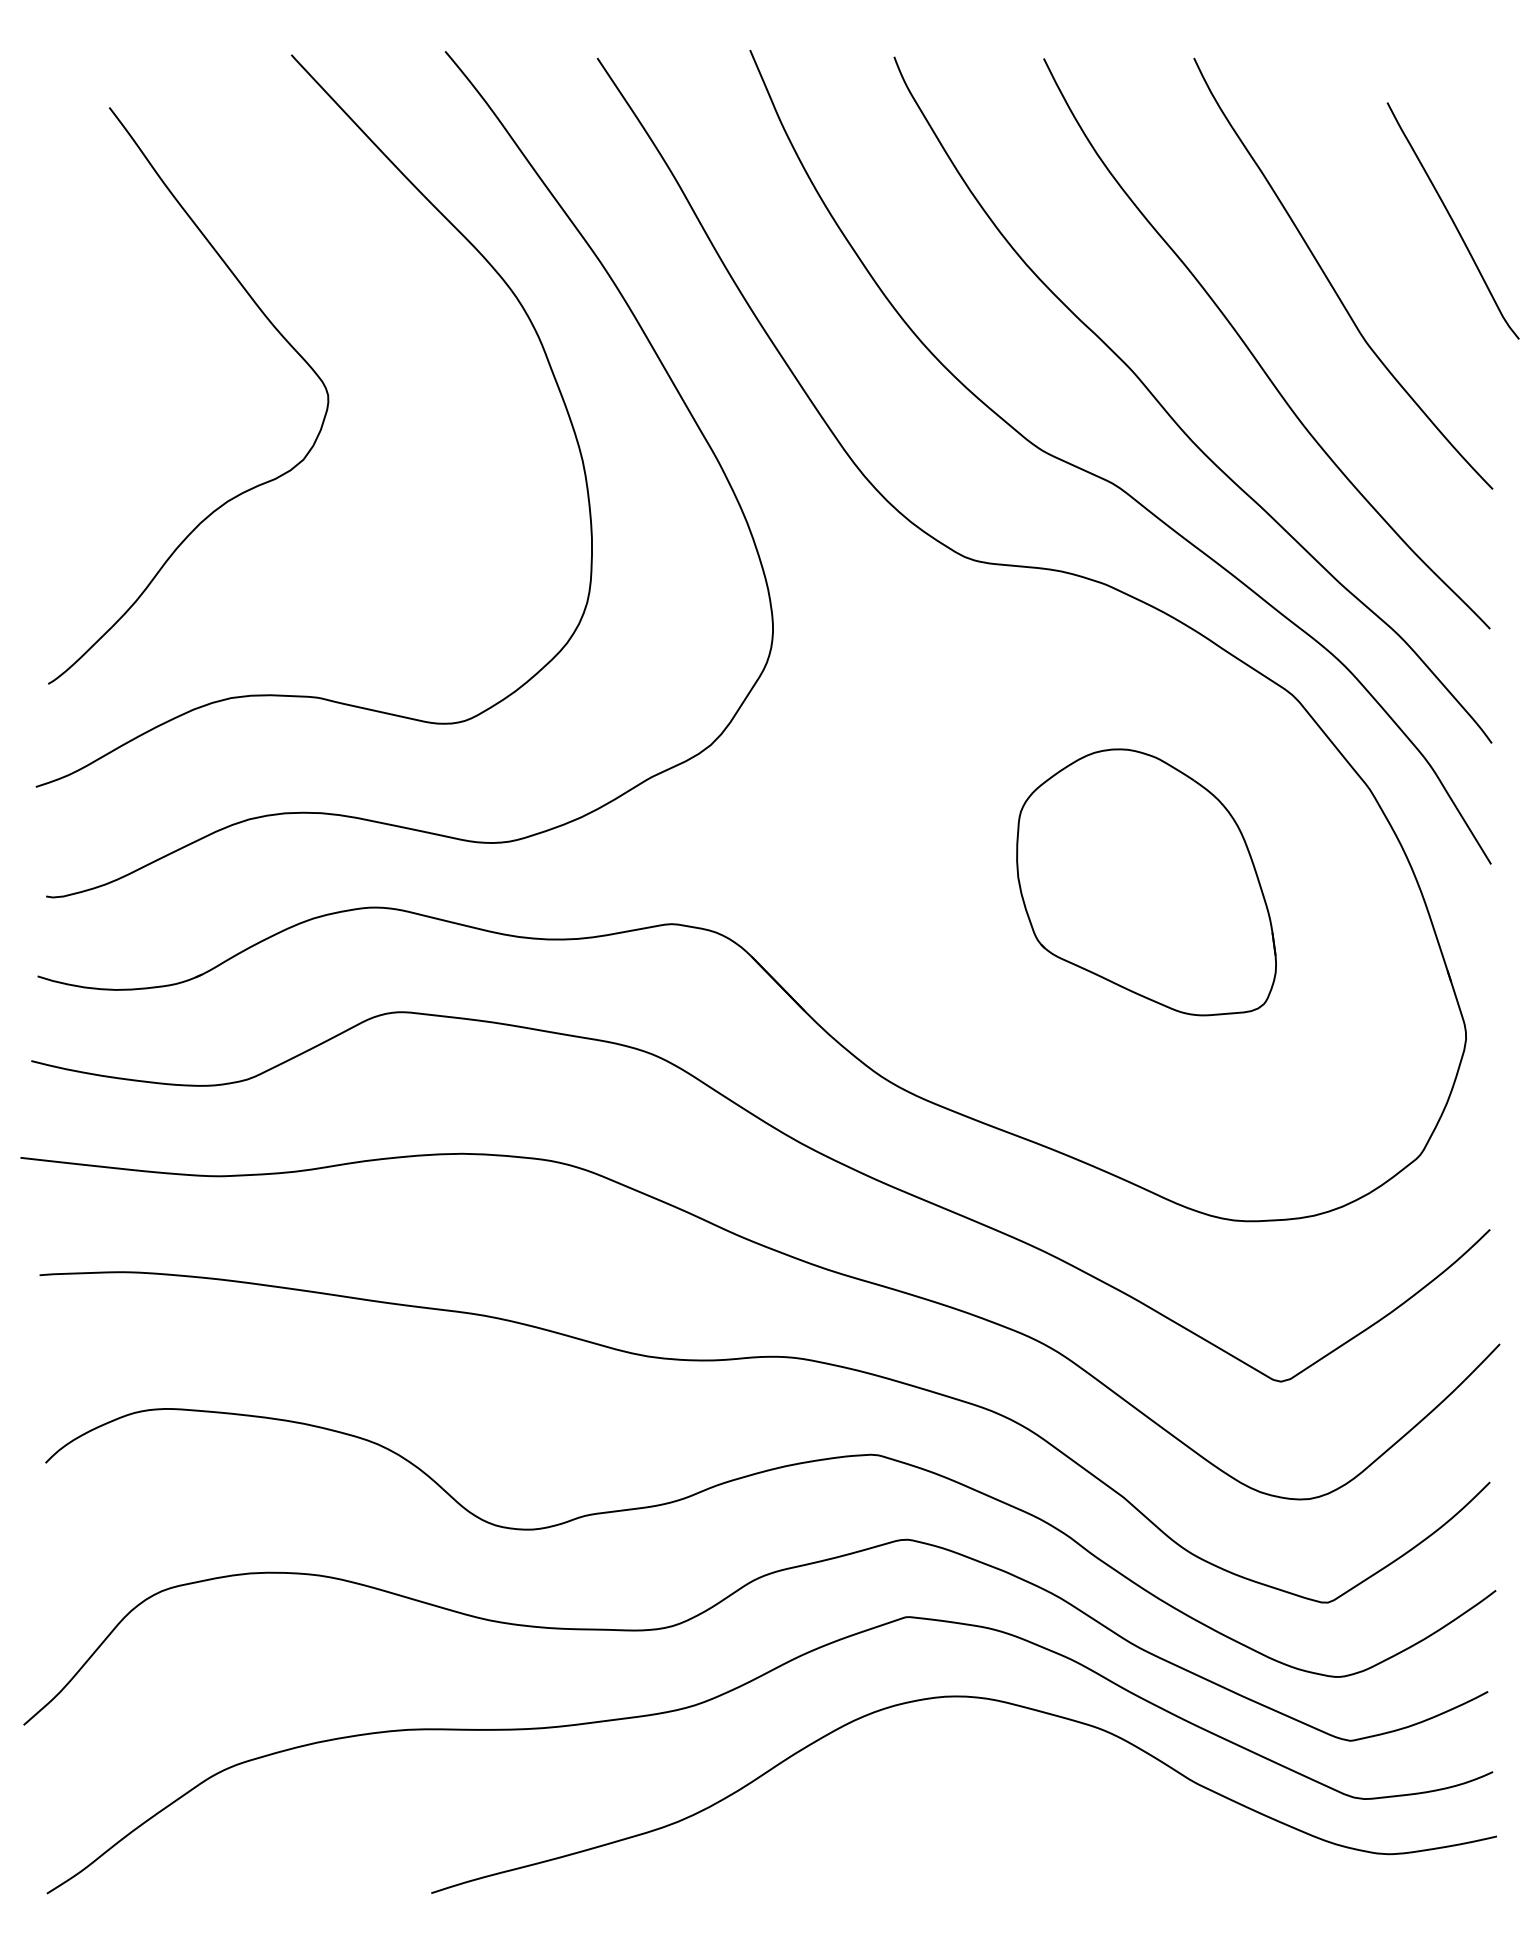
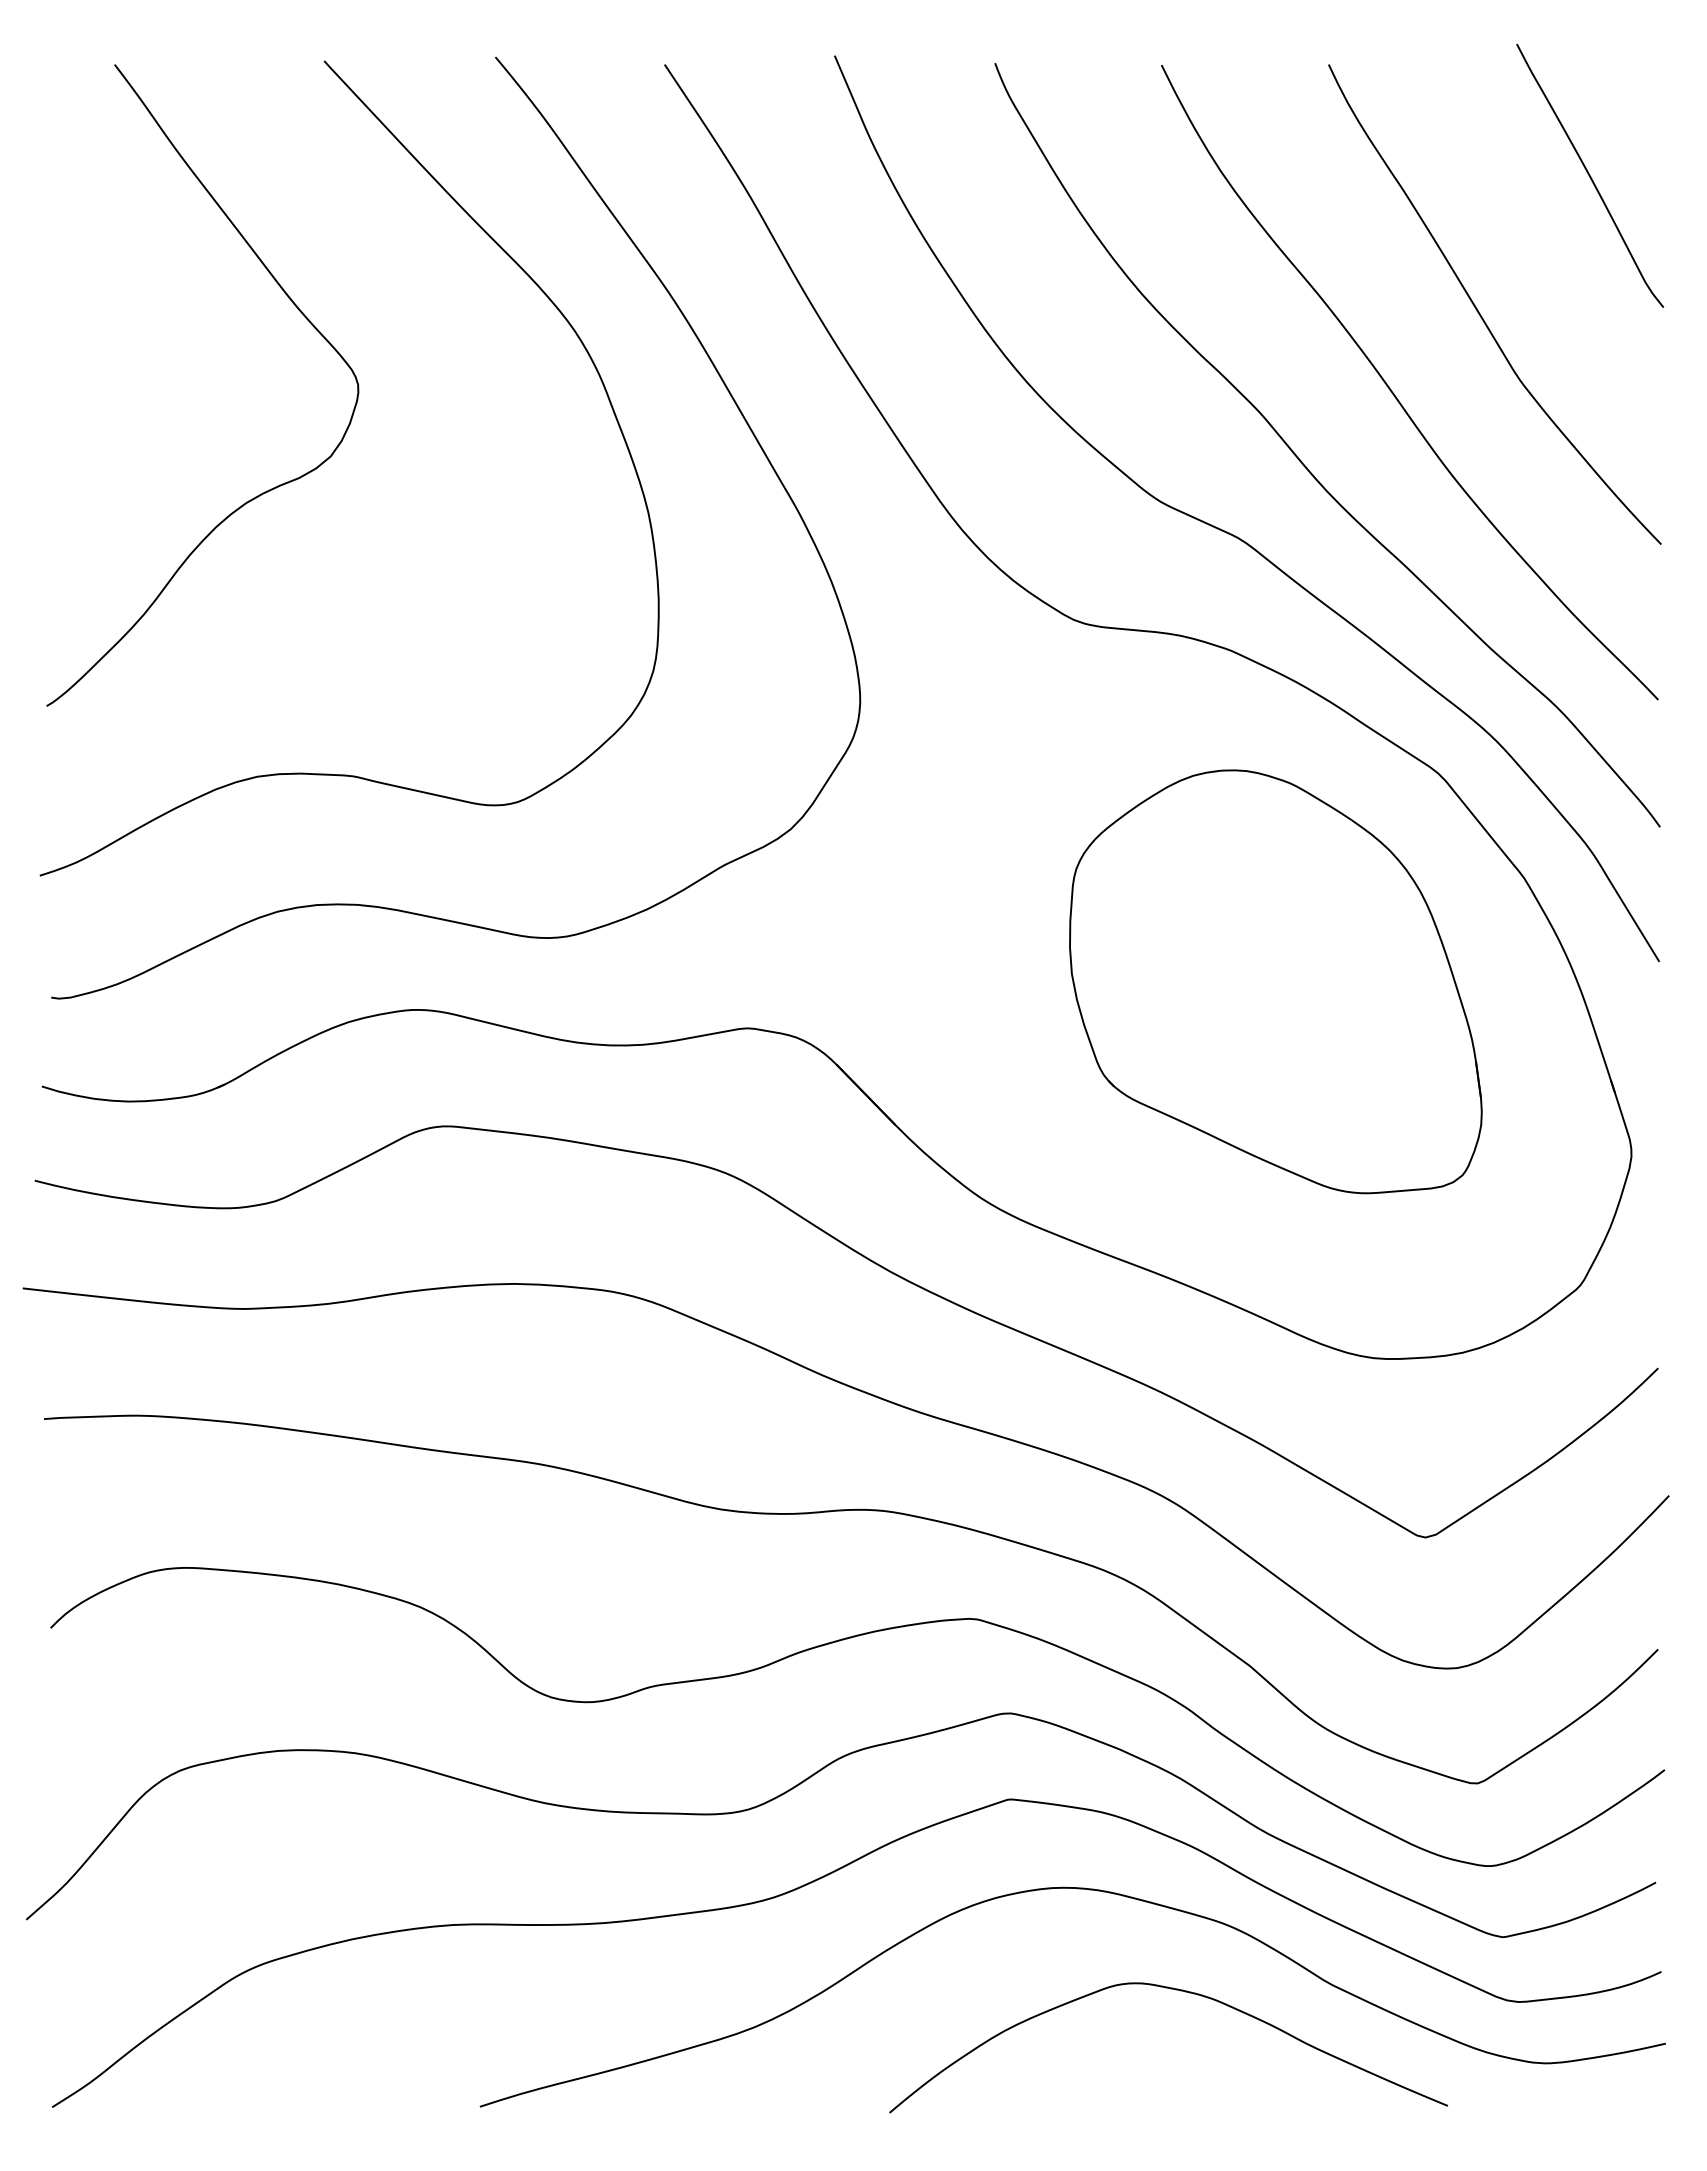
curve: (1452, 220) -> (1589, 175), moved
curve: (273, 327) -> (297, 309), moved
part: (1146, 882) -> (1275, 981), size x1.43
curve: (1060, 1789) -> (1180, 1991), added

